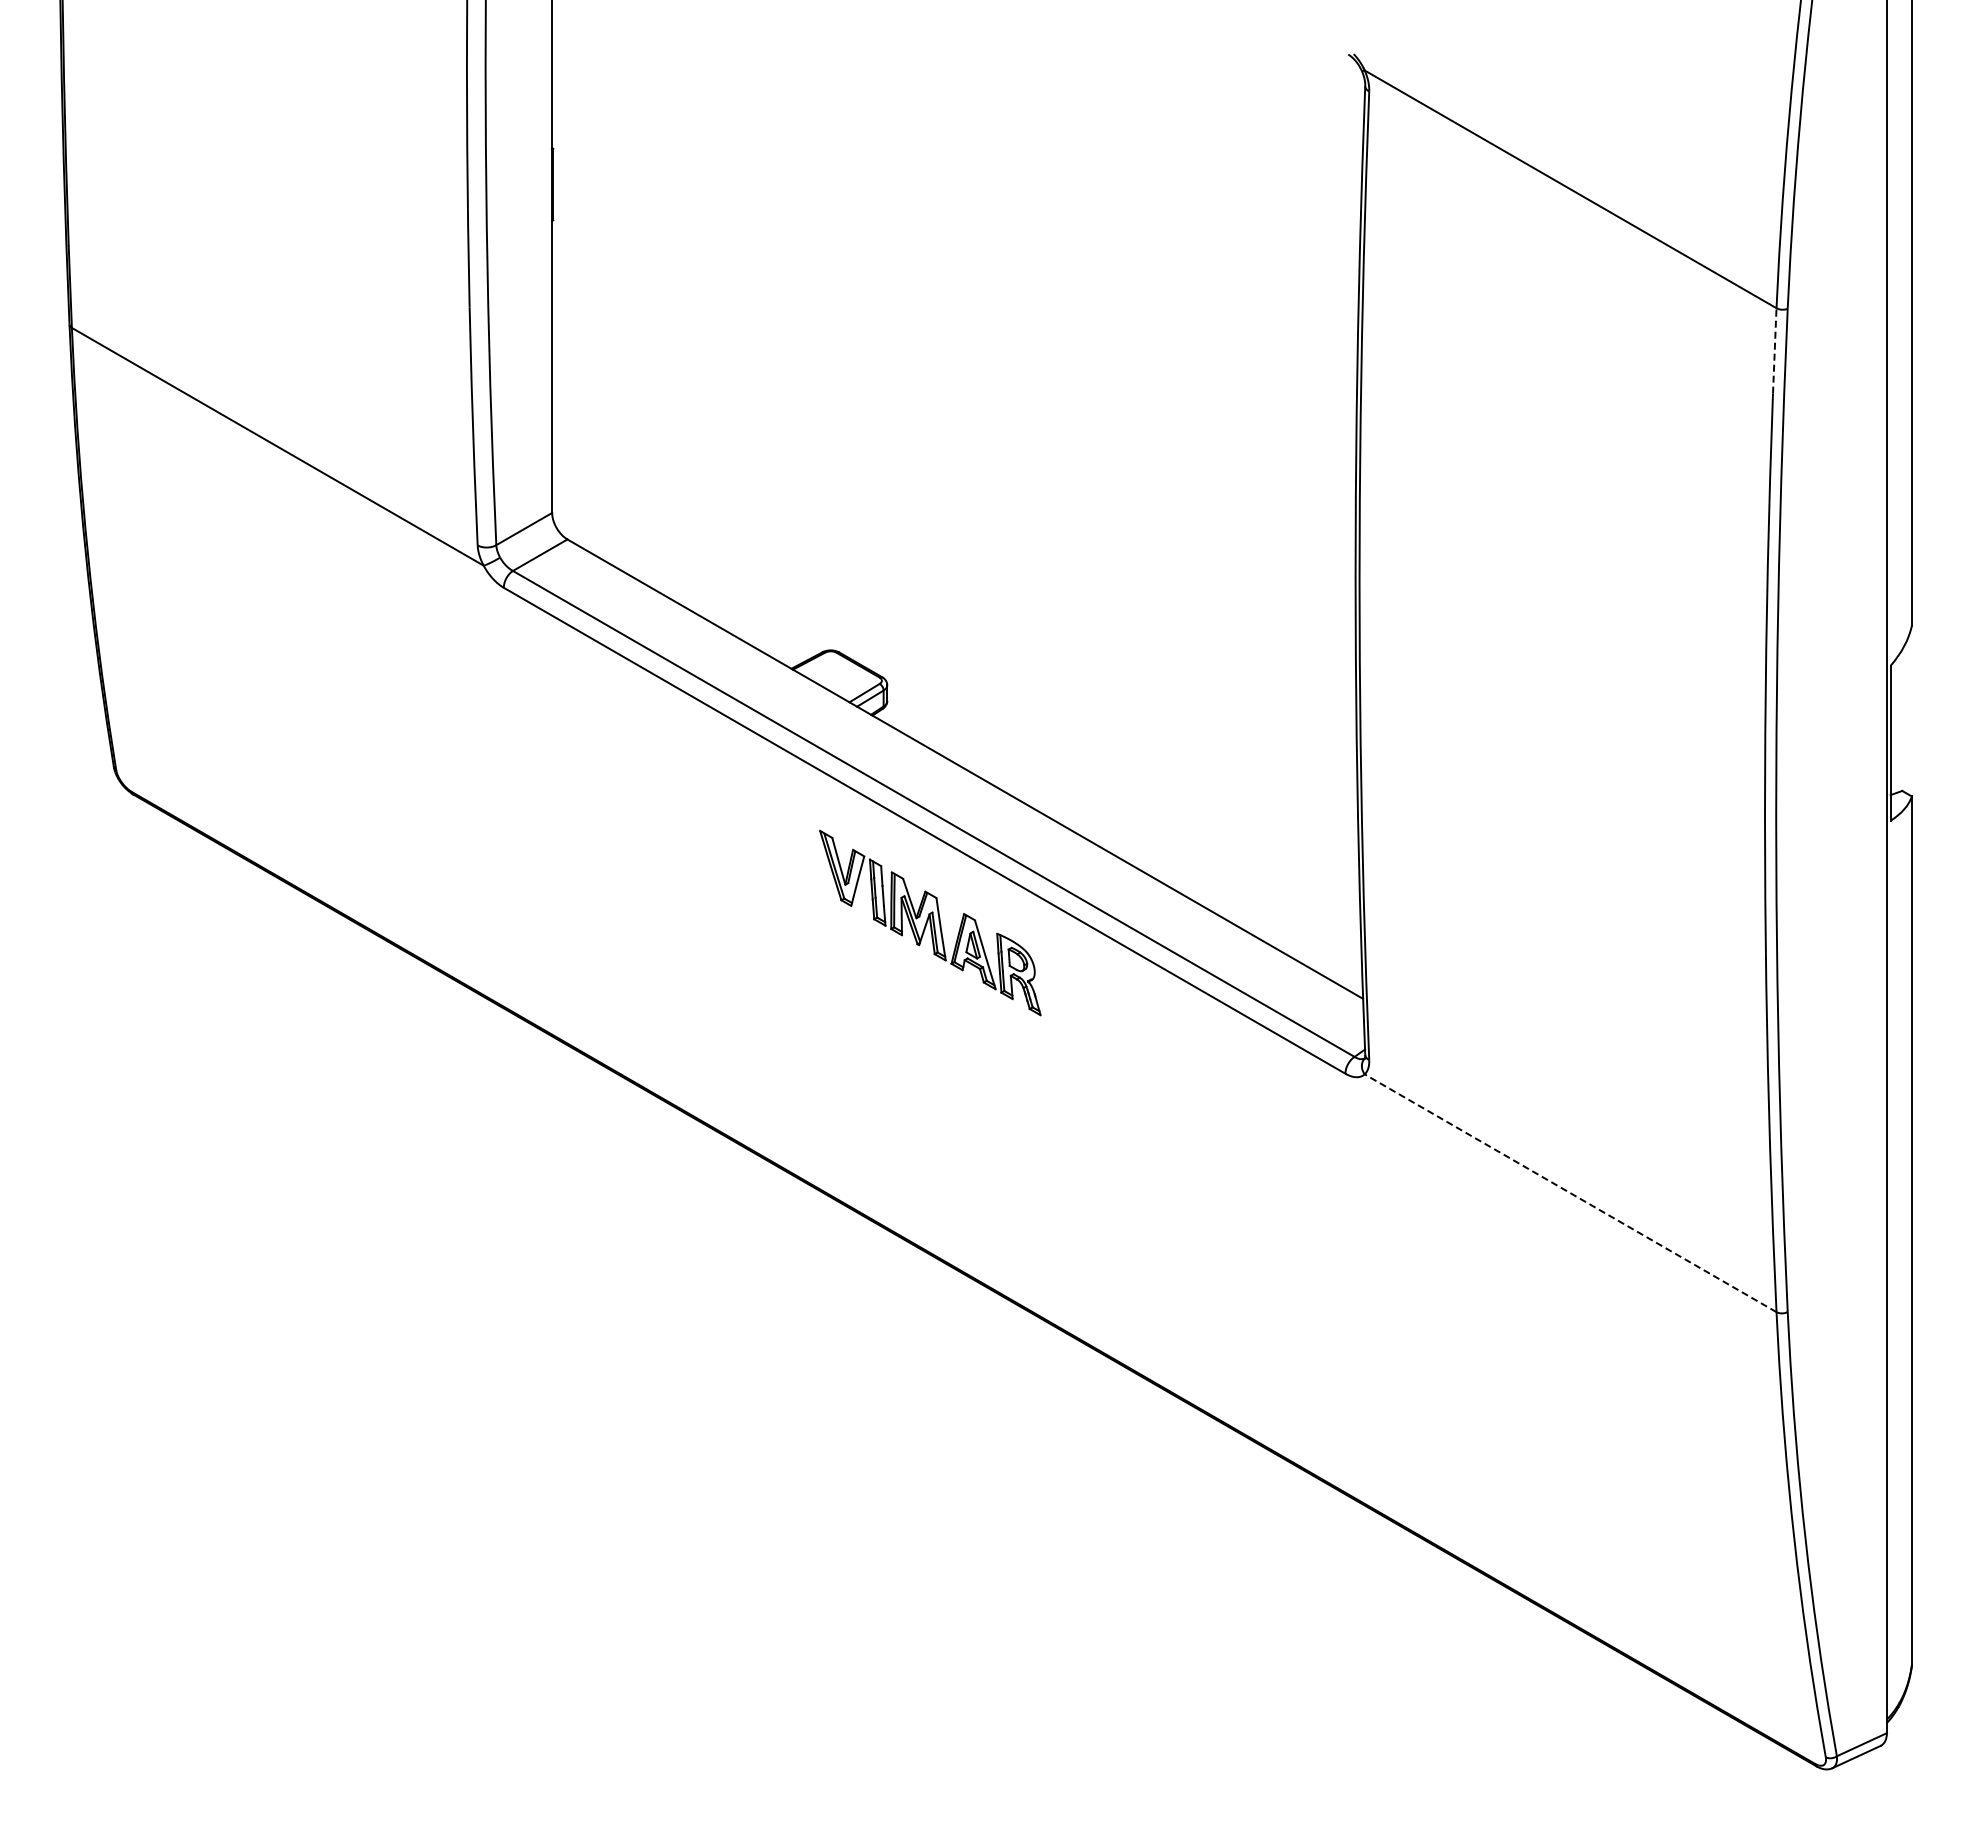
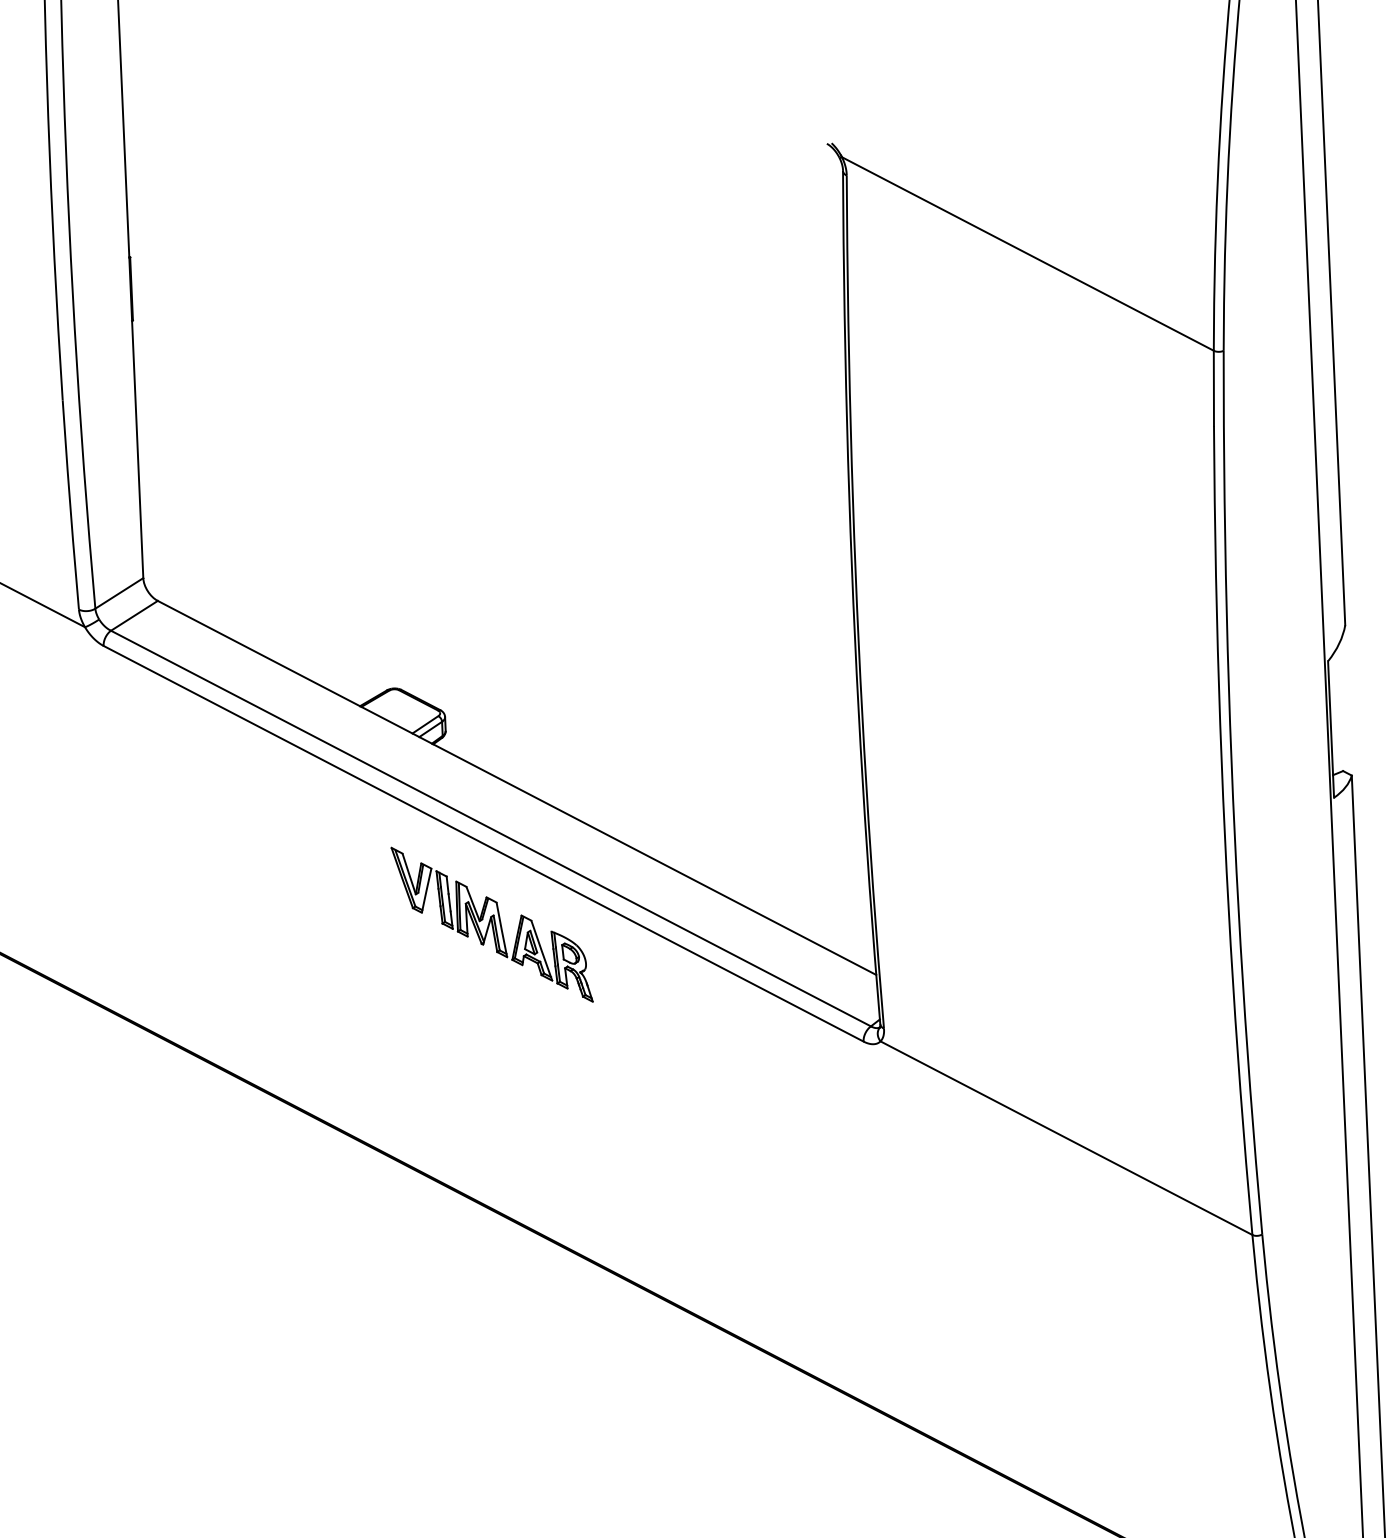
line: (1774, 350) -> (1213, 388), dashed -> solid
line: (1570, 1193) -> (1066, 1138), dashed -> solid

